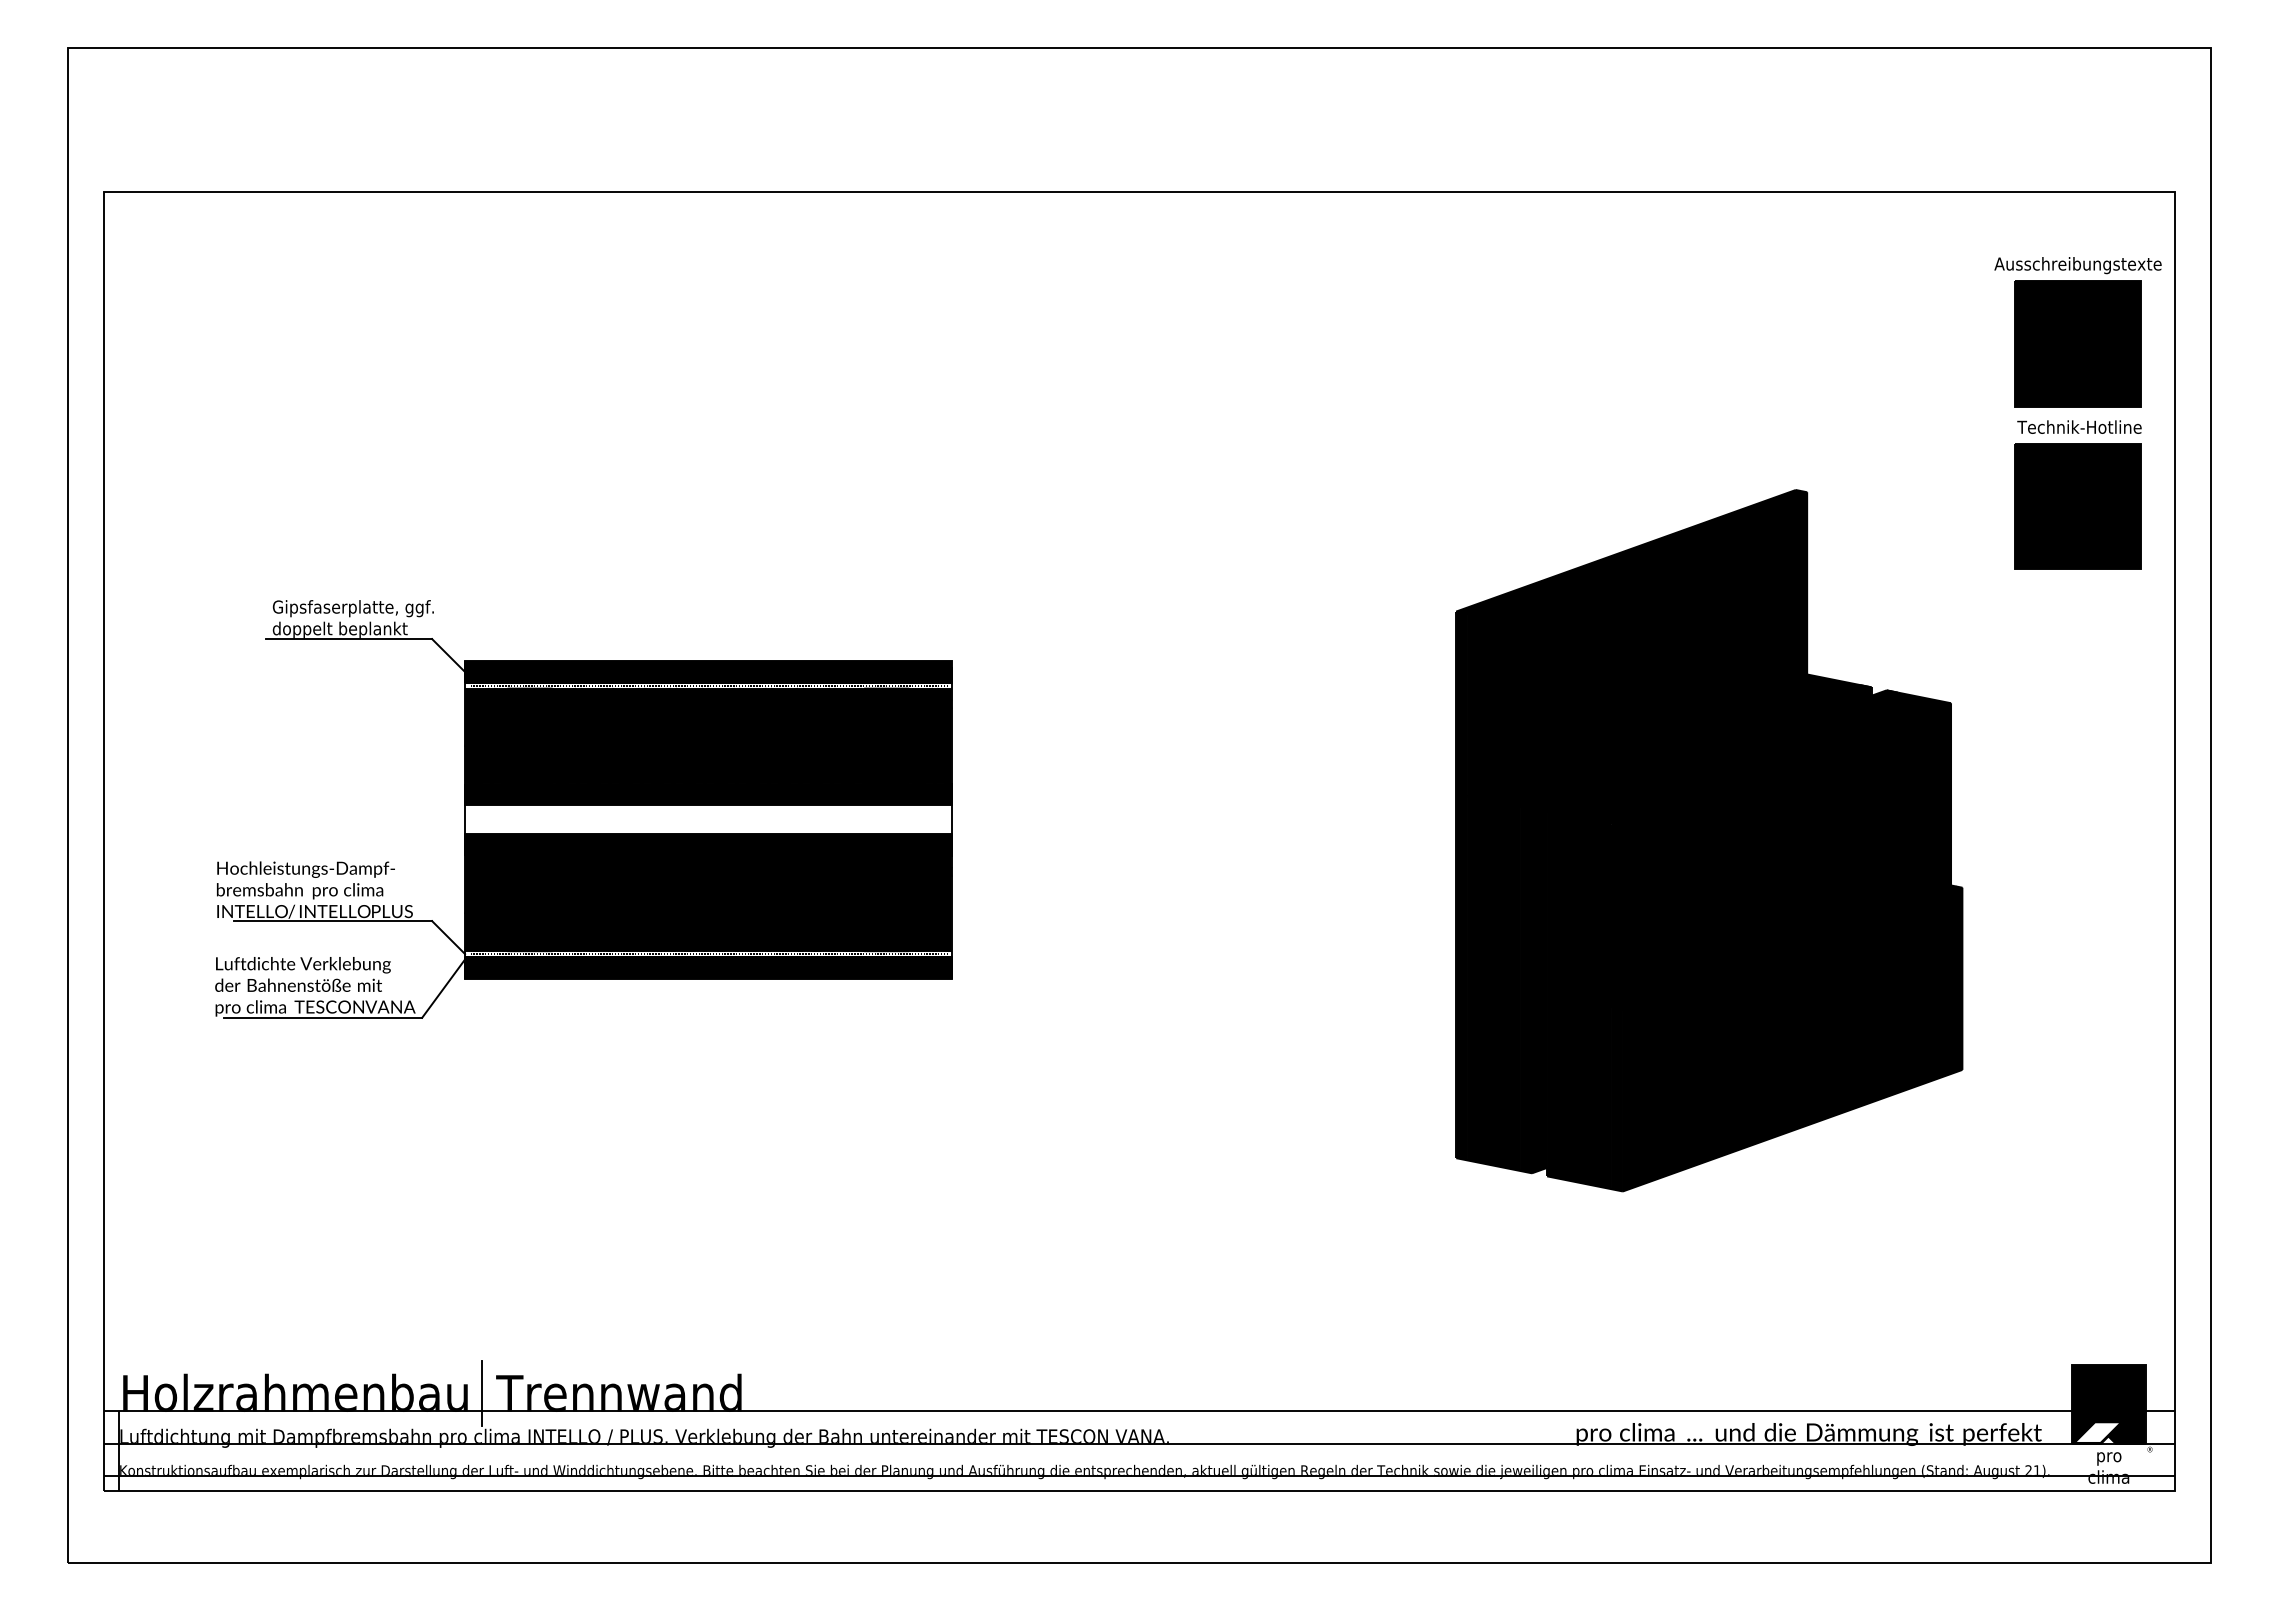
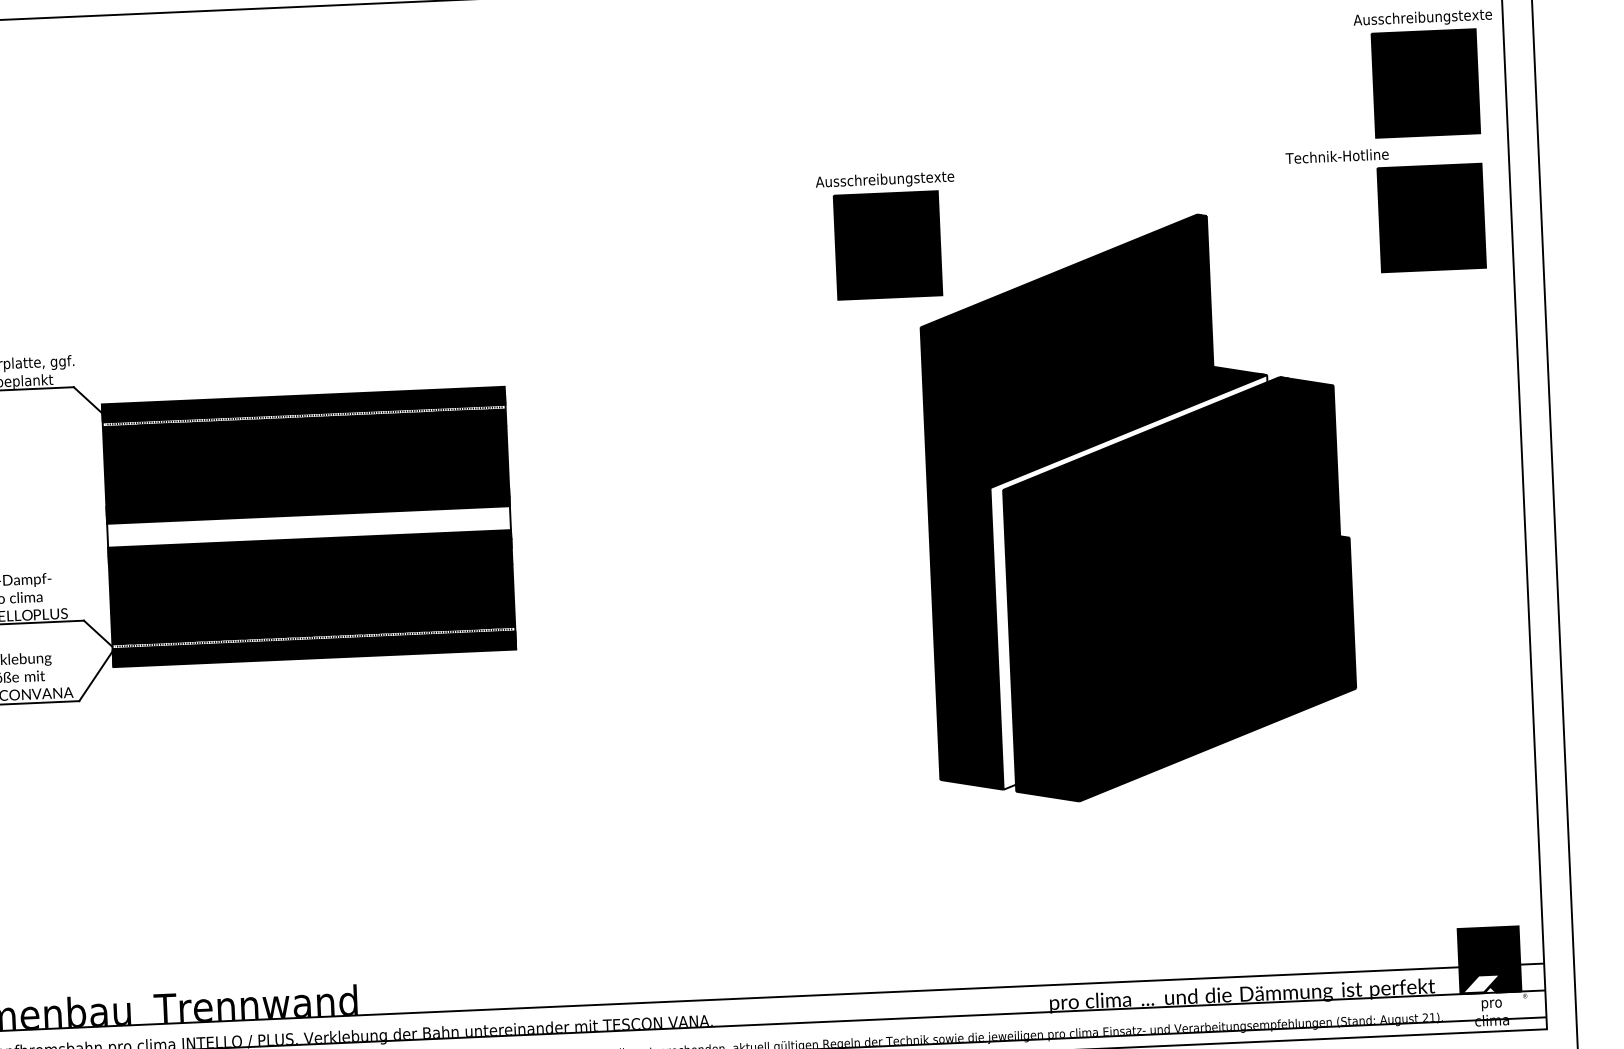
text: (2079, 426) -> (1337, 155), moved
part: (1420, 499) -> (886, 235), added
fill: (1701, 930) -> (1135, 582), removed
line: (481, 1392) -> (141, 1009), removed

